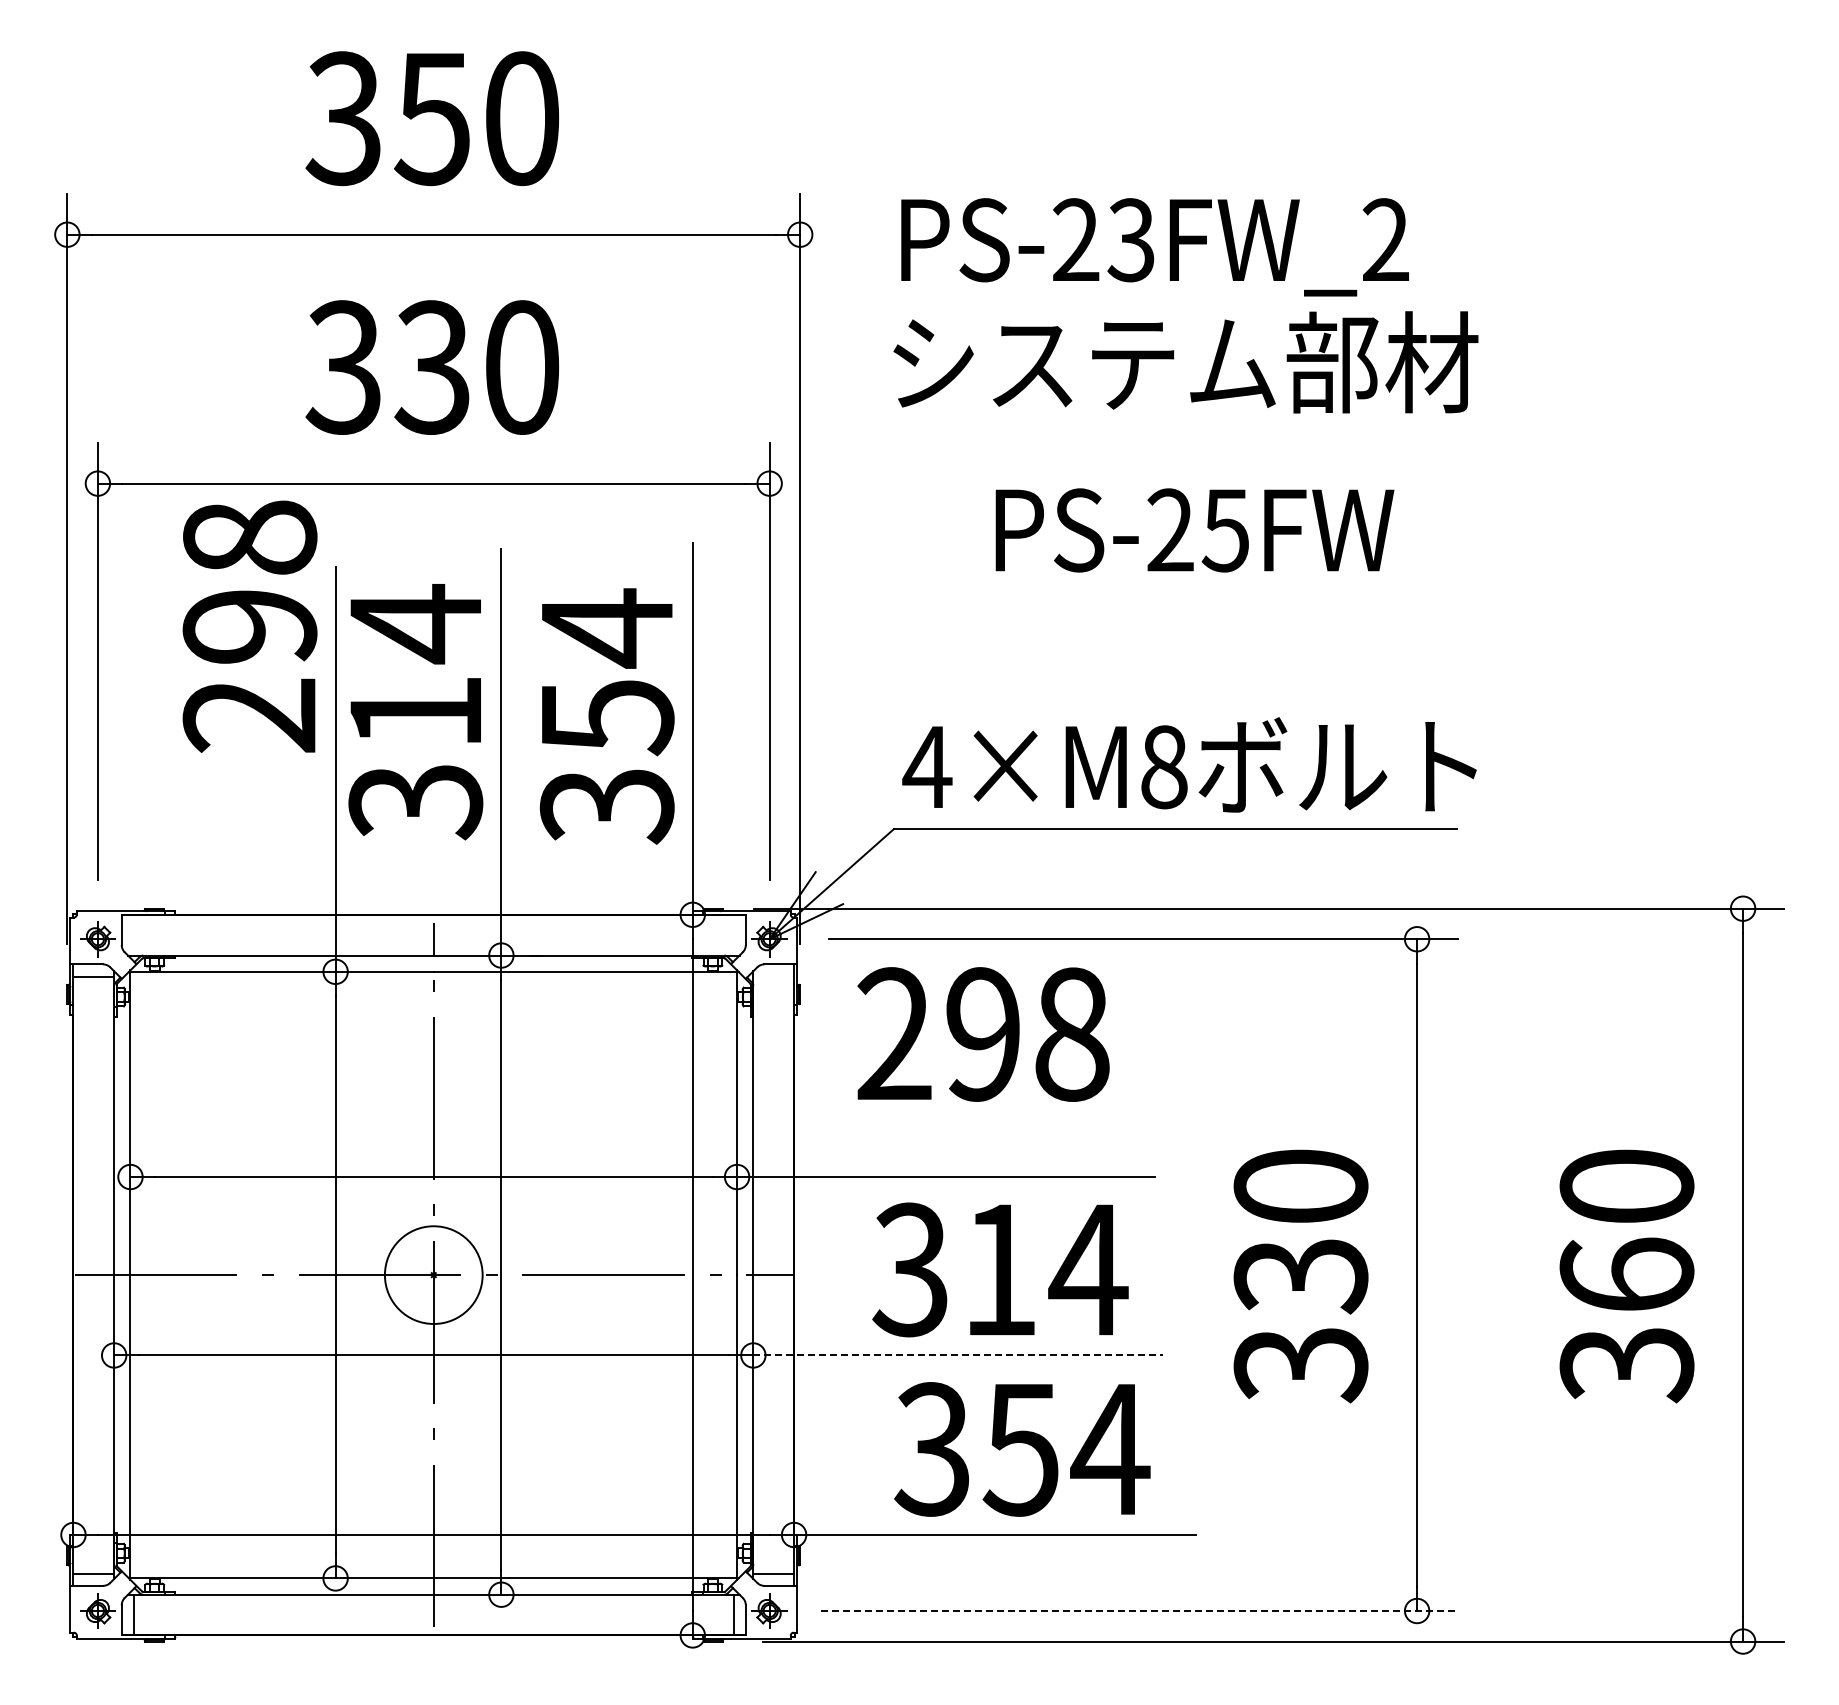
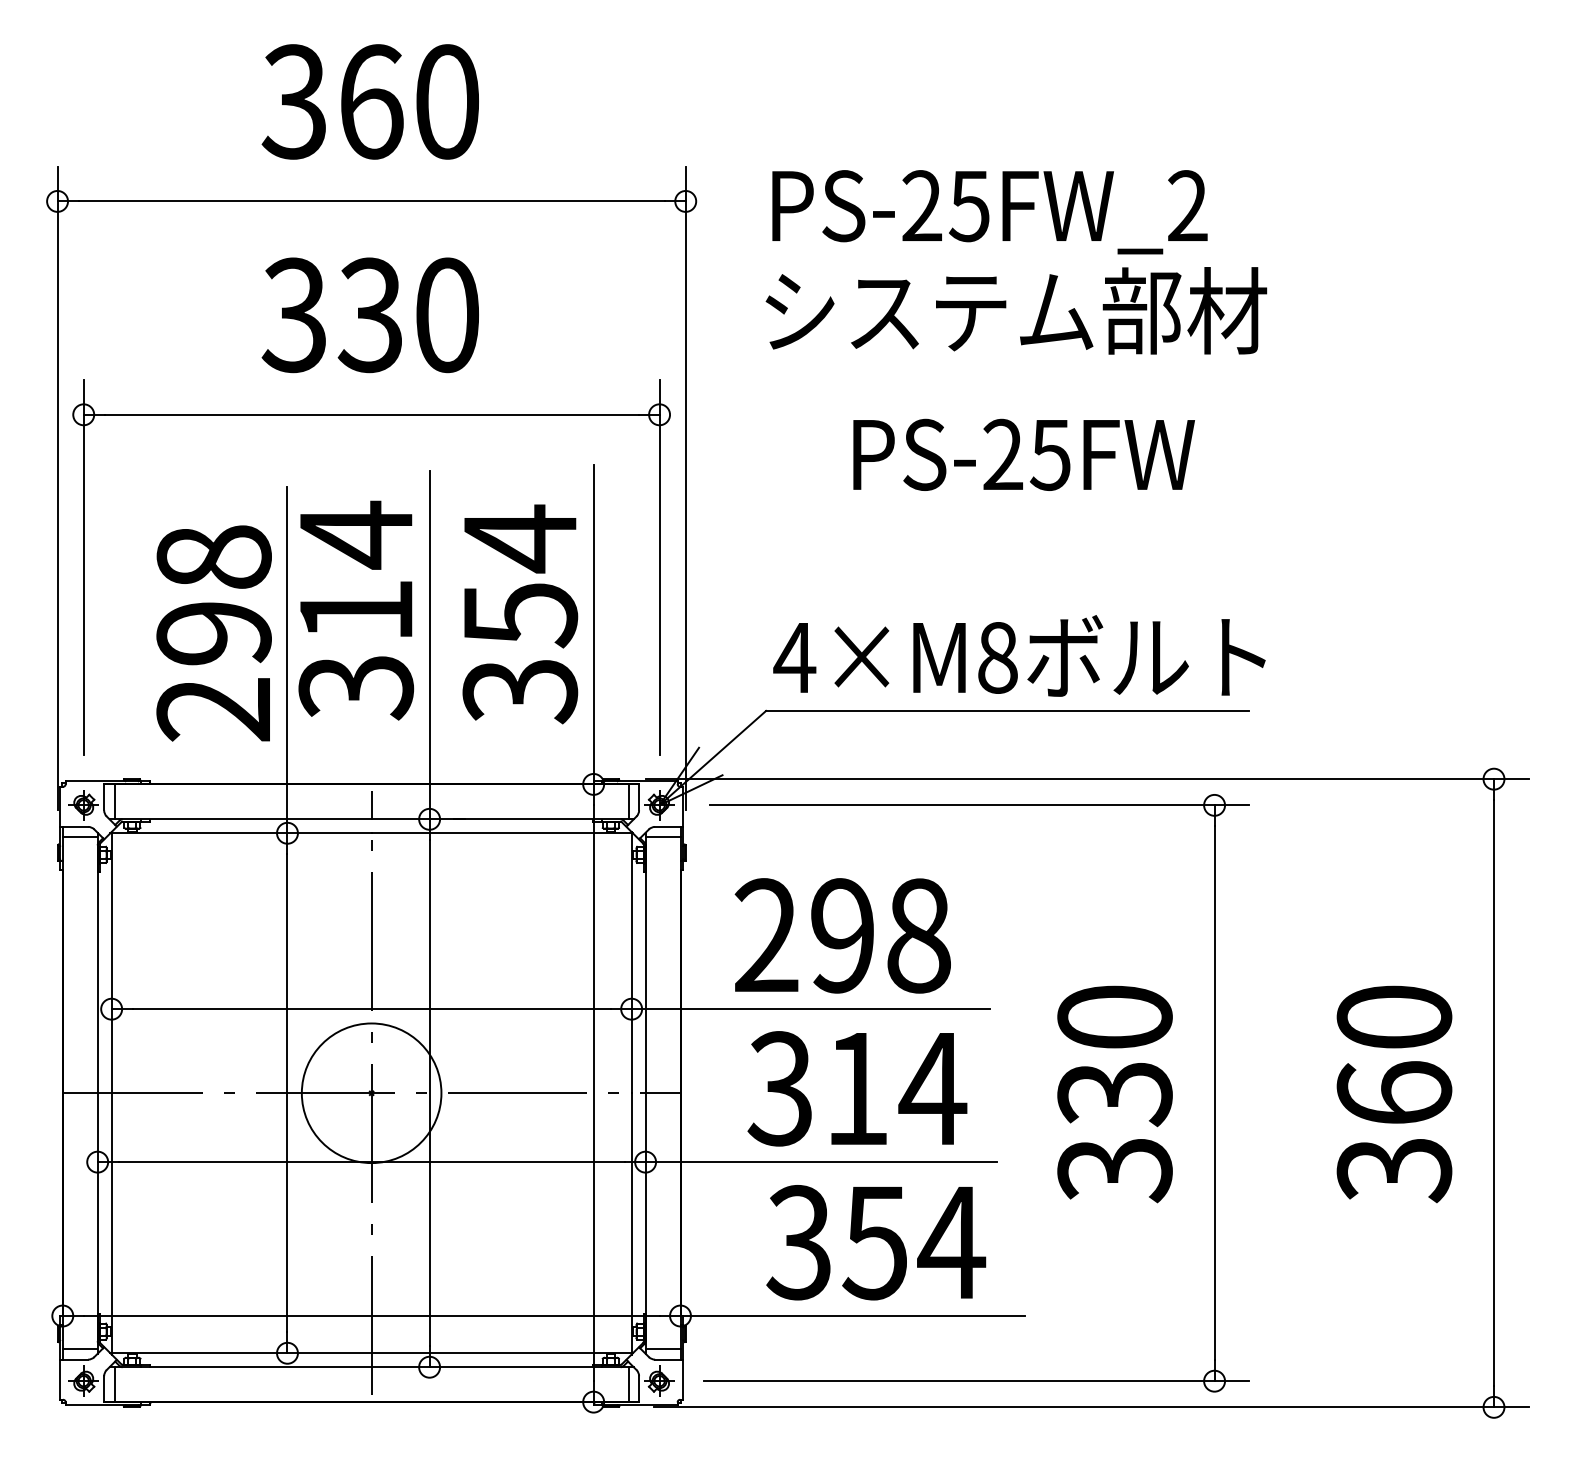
text: (432, 118) -> (370, 101), 350 -> 360
text: (1130, 239) -> (968, 205), PS-23FW_2 -> PS-25FW_2
text: (249, 626) -> (213, 633), moved
line: (133, 934) -> (114, 801), added
line: (733, 934) -> (628, 801), added
line: (773, 976) -> (662, 837), added
text: (983, 1034) -> (842, 935), moved
circle: (433, 1274) -> (371, 1092), size x1.67
line: (958, 1355) -> (821, 1162), dashed -> solid
line: (1139, 1611) -> (976, 1381), dashed -> solid

